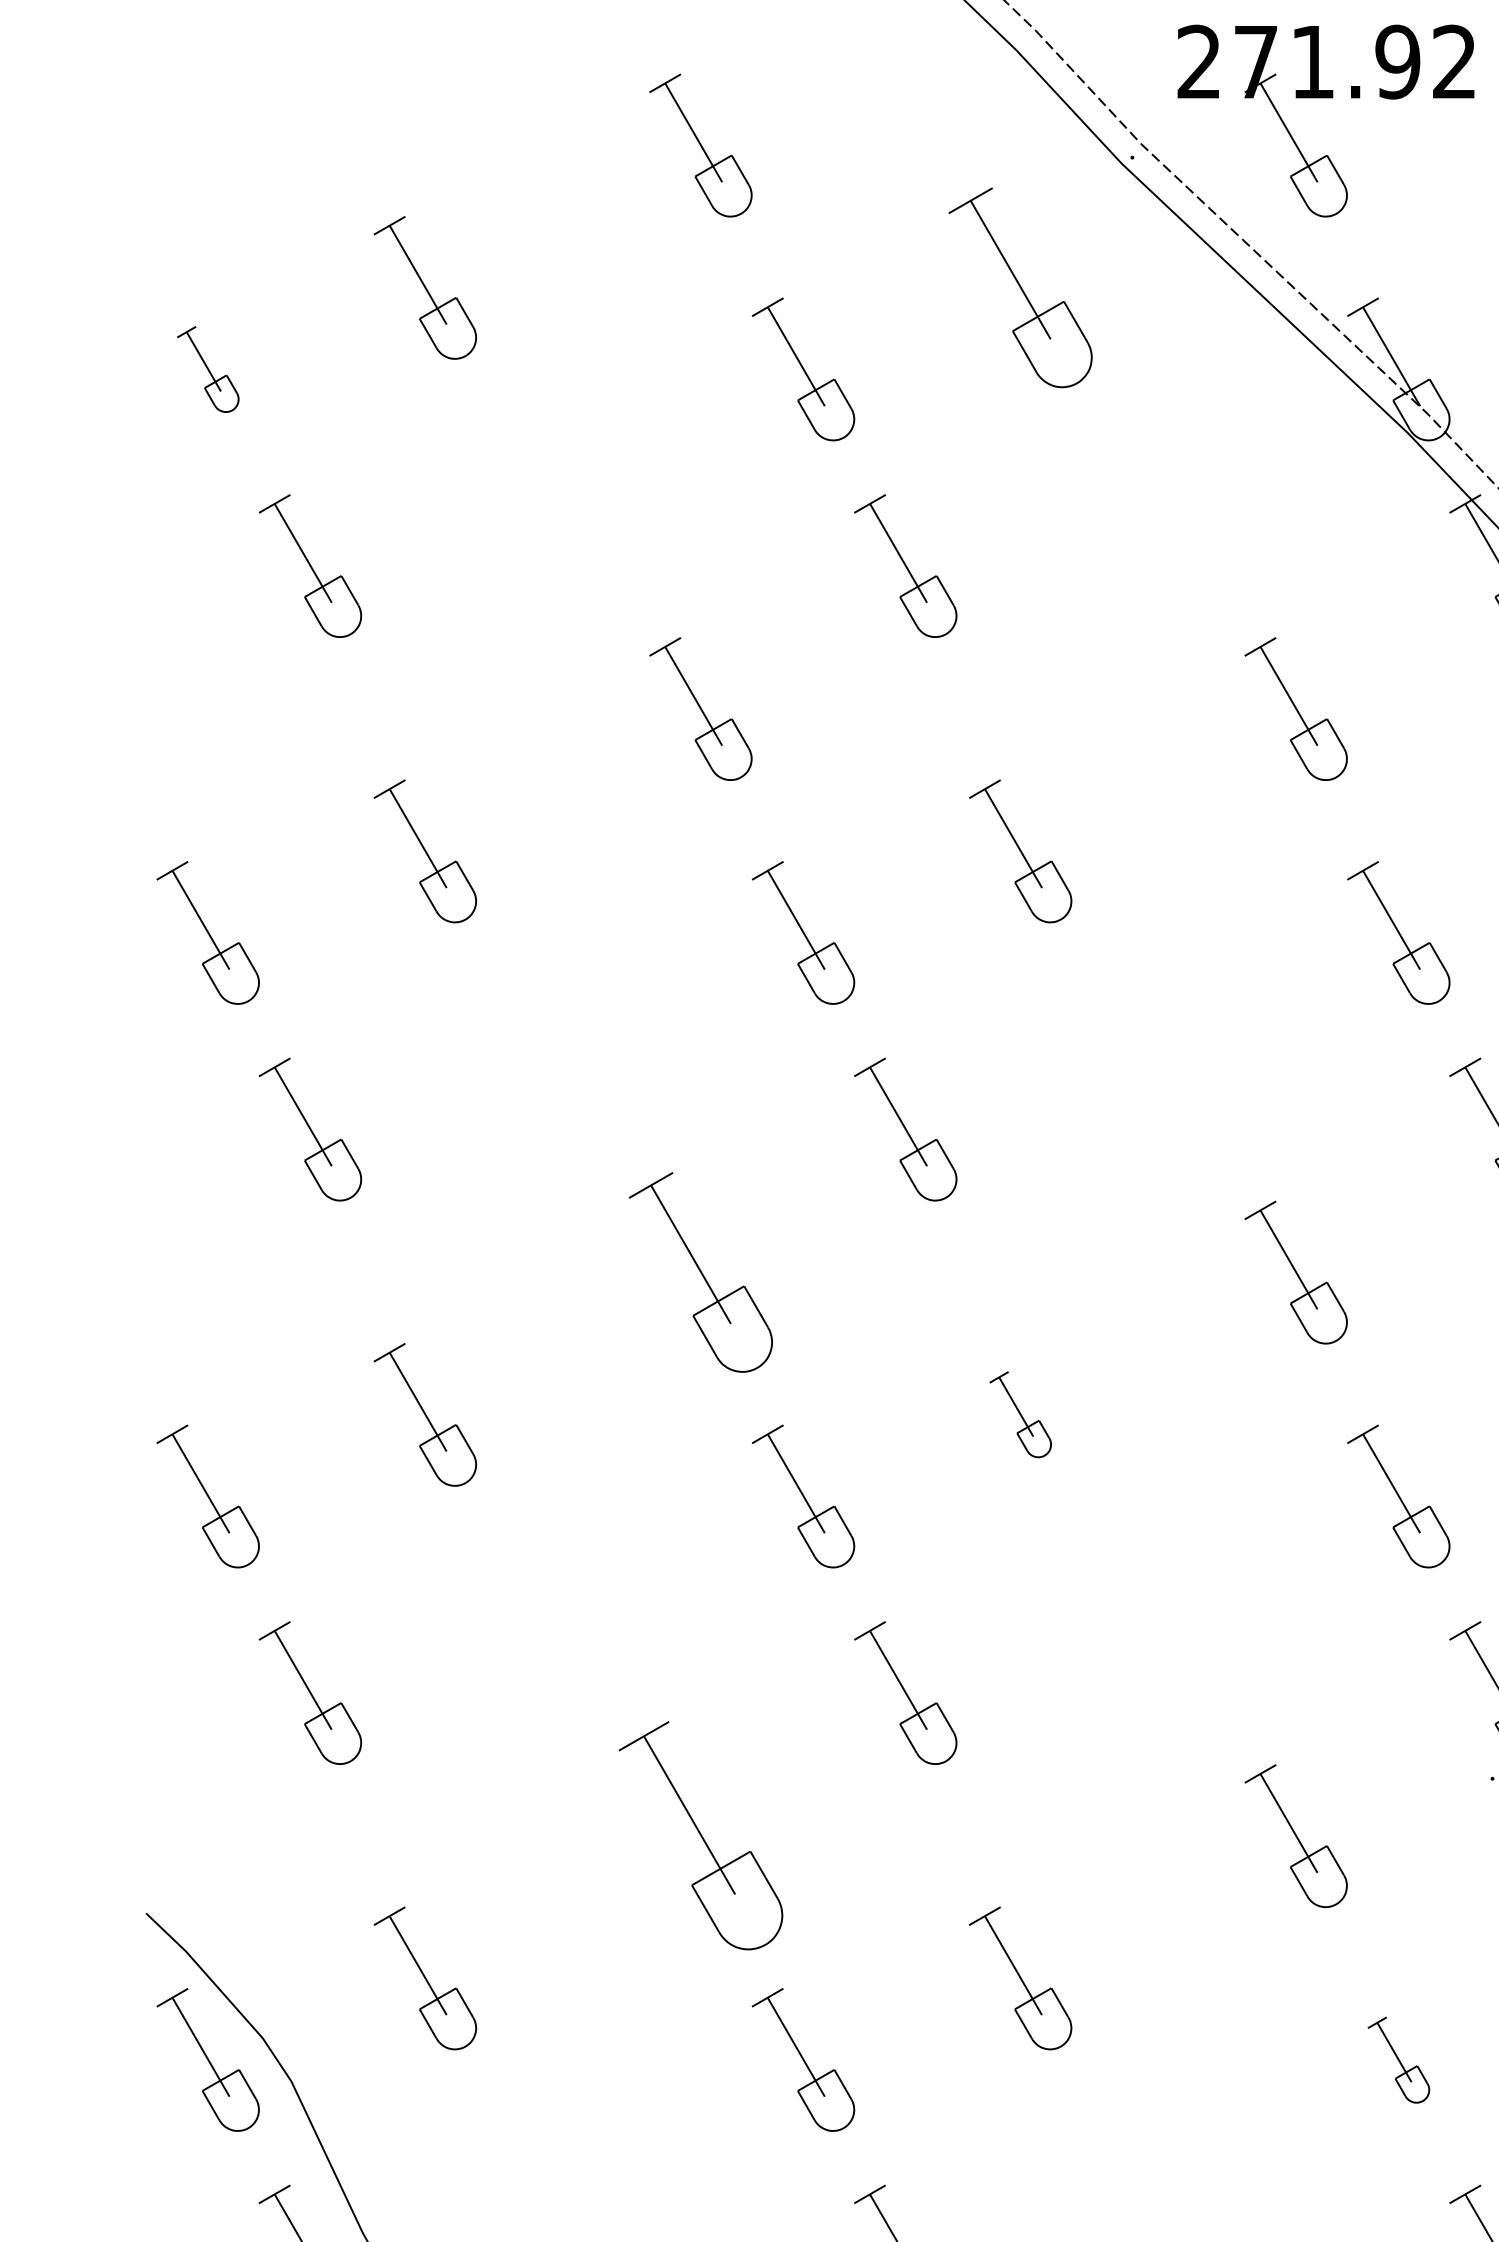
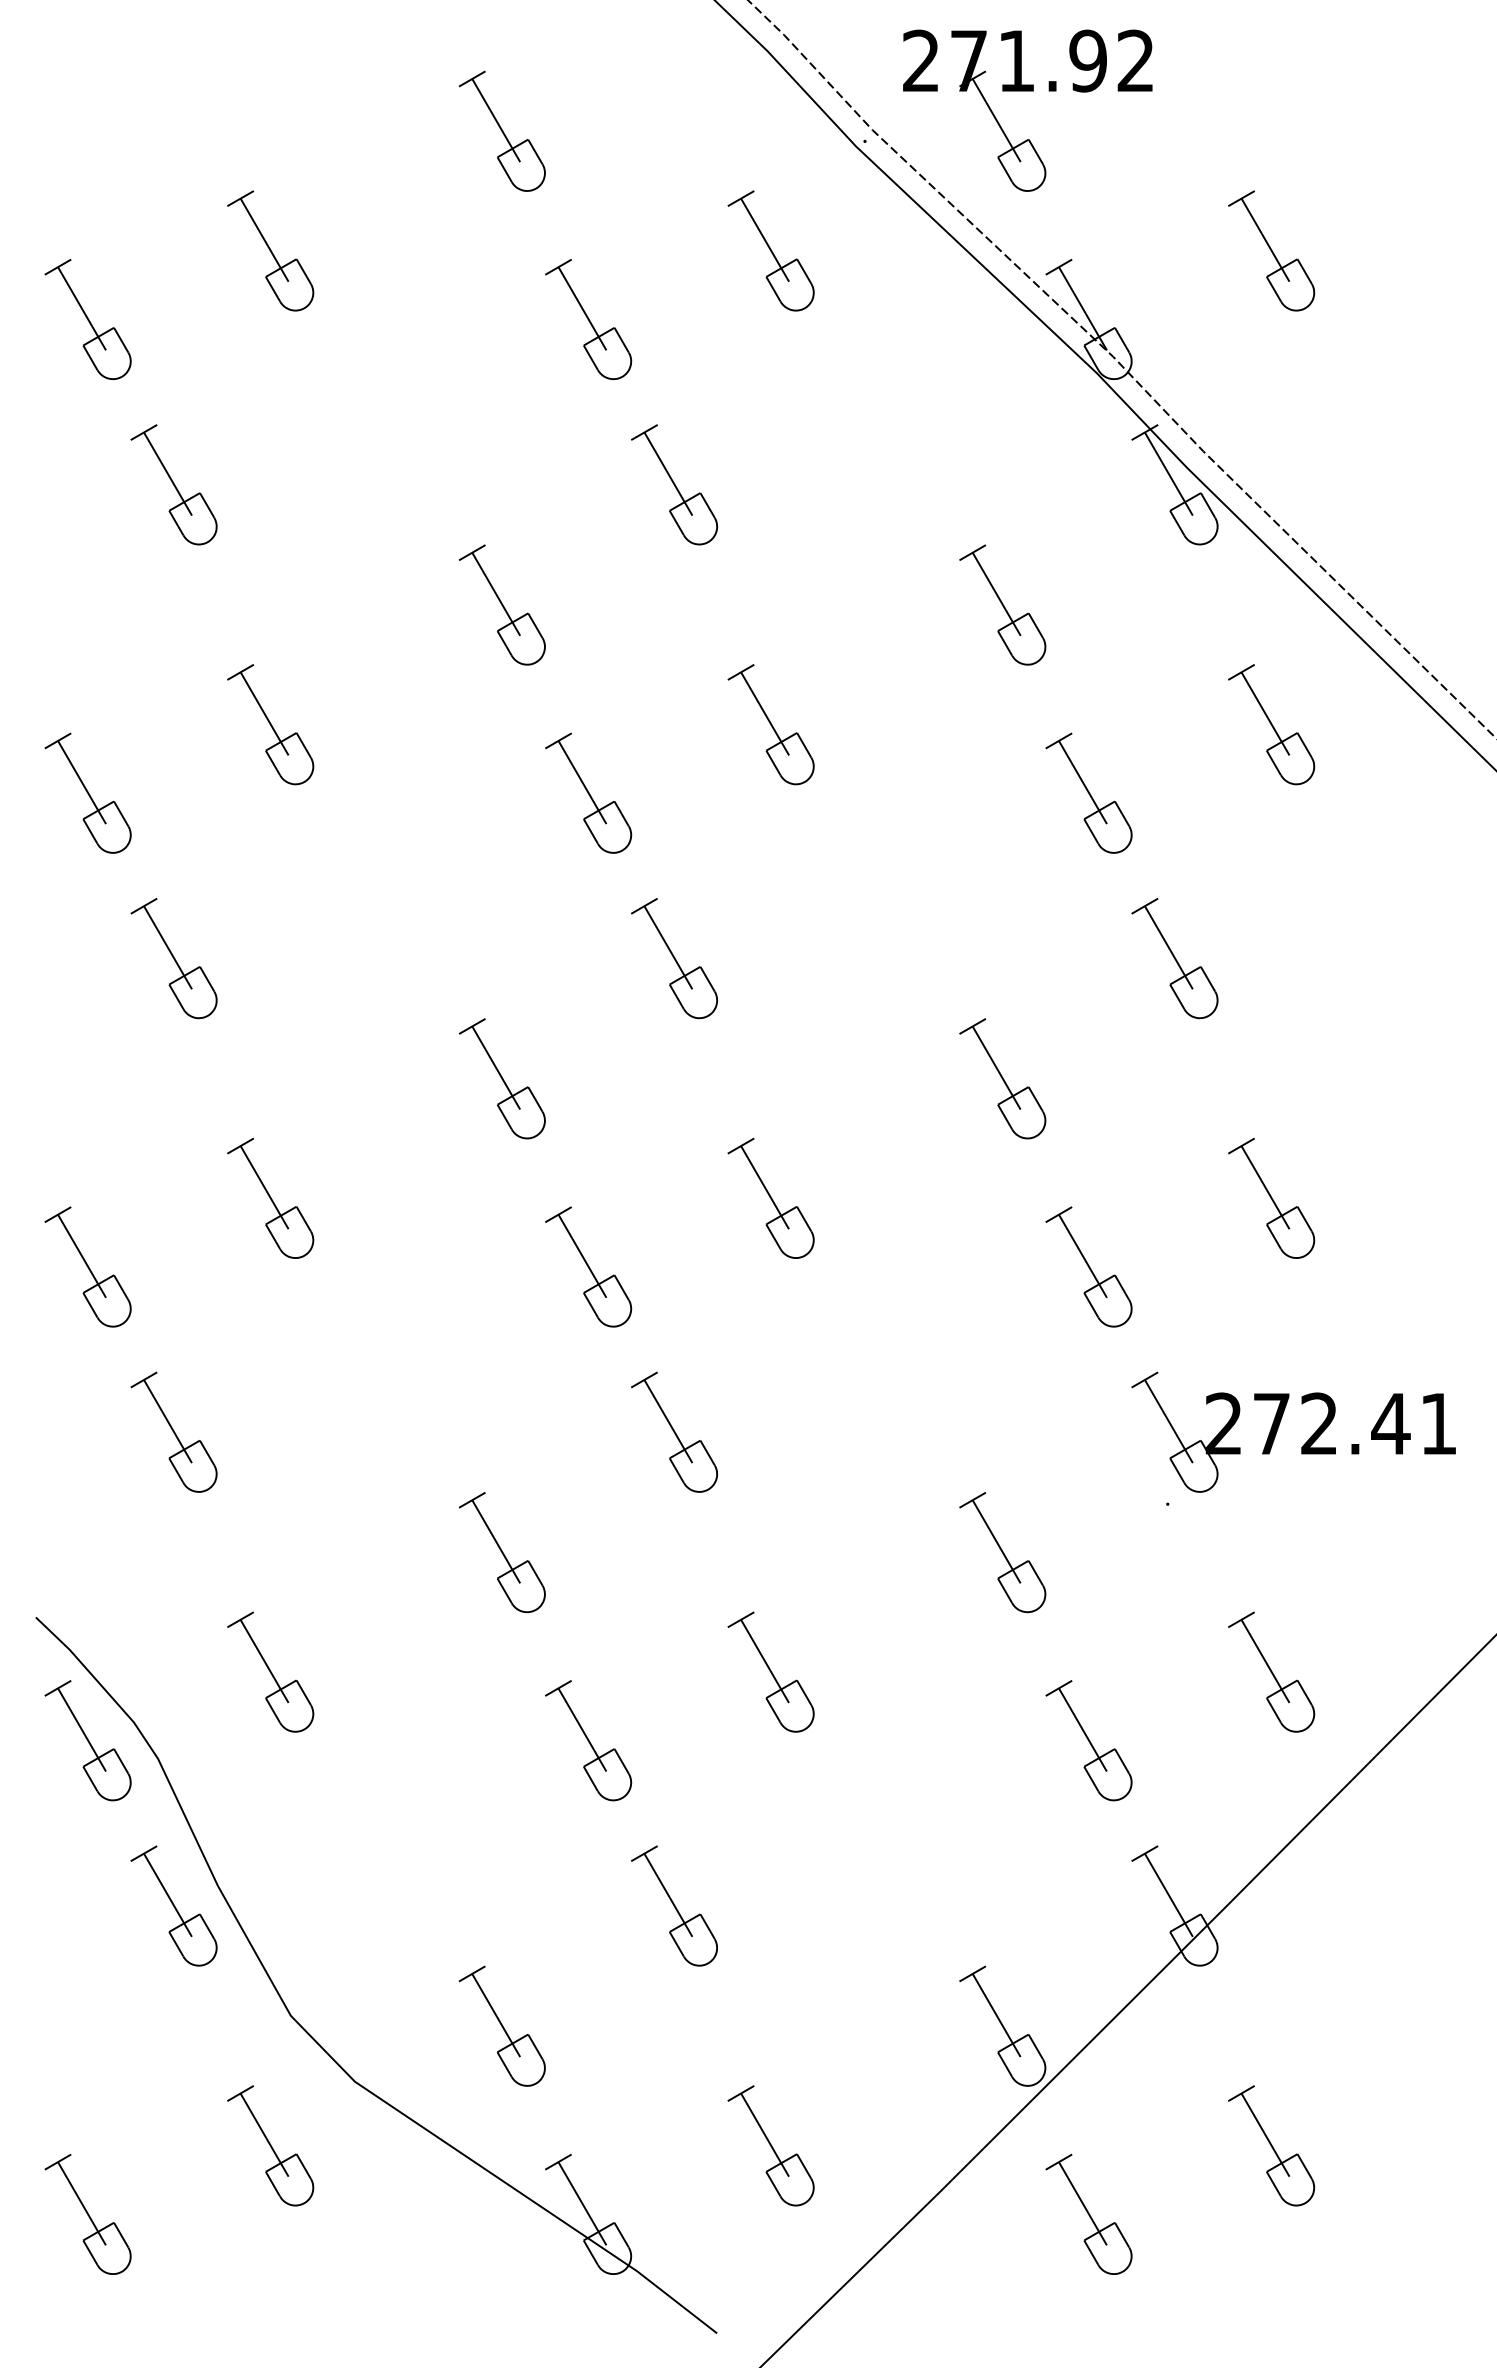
part: (1019, 287) -> (770, 250), size x0.71
part: (207, 369) -> (87, 319), size x1.67
part: (699, 1272) -> (501, 1078), size x0.71
part: (1019, 1413) -> (770, 1197), size x1.67
part: (699, 1836) -> (501, 1552), size x0.62
part: (1398, 2059) -> (1088, 1740), size x1.67

